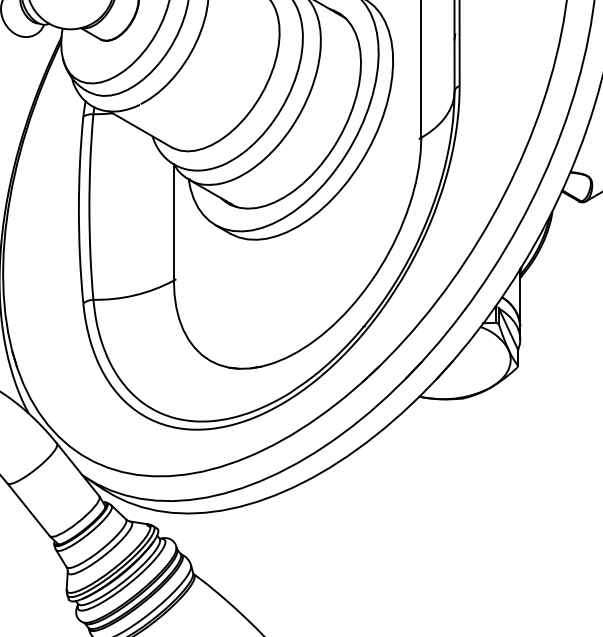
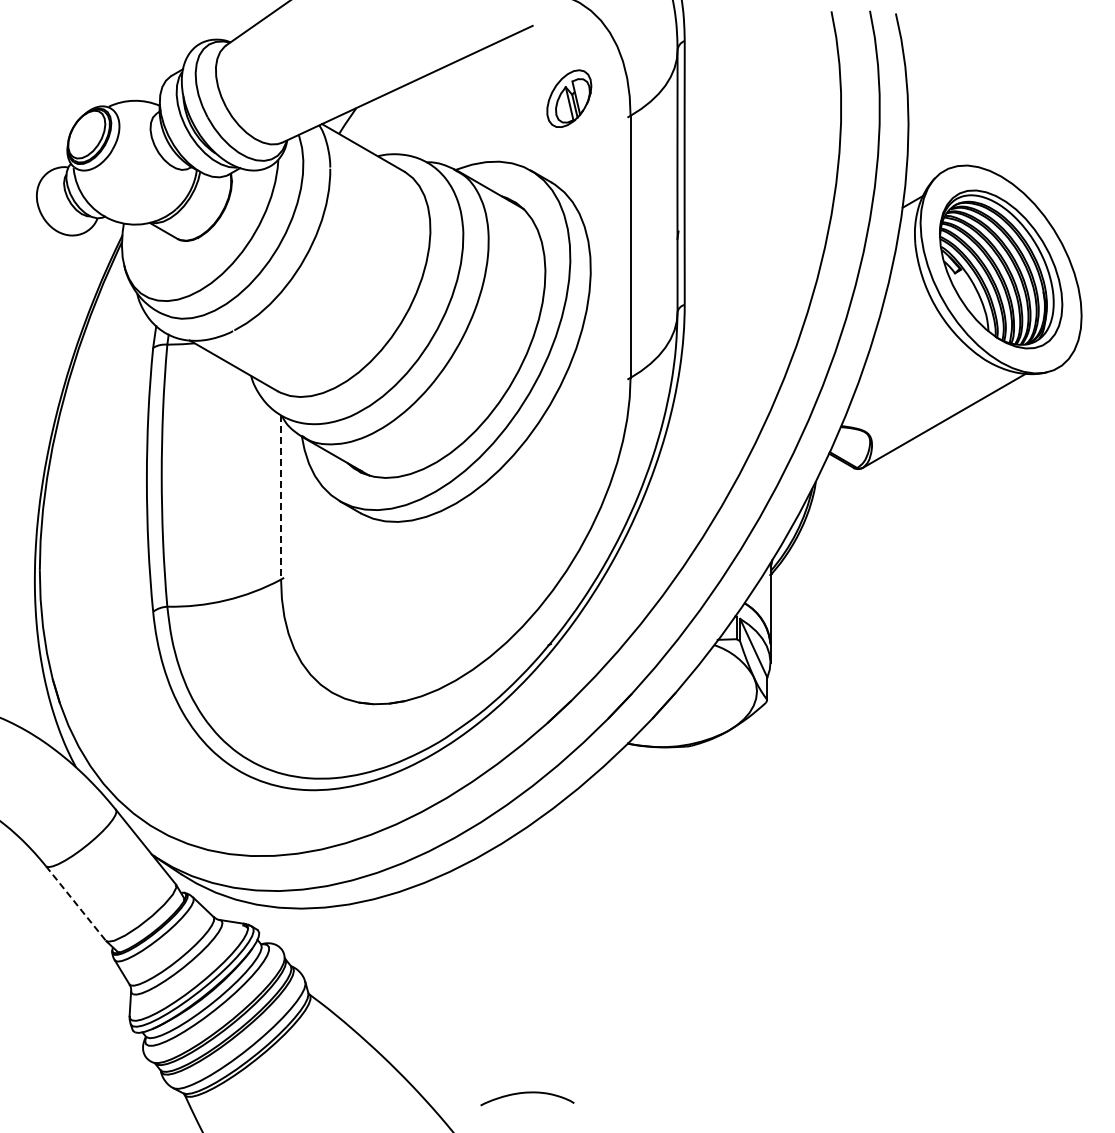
line: (174, 222) -> (281, 497), solid -> dashed
line: (29, 509) -> (76, 903), solid -> dashed

